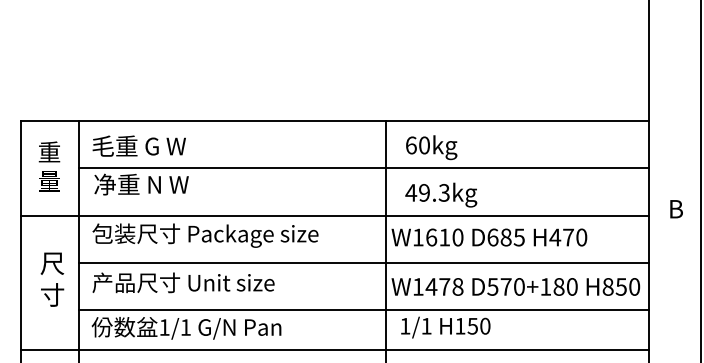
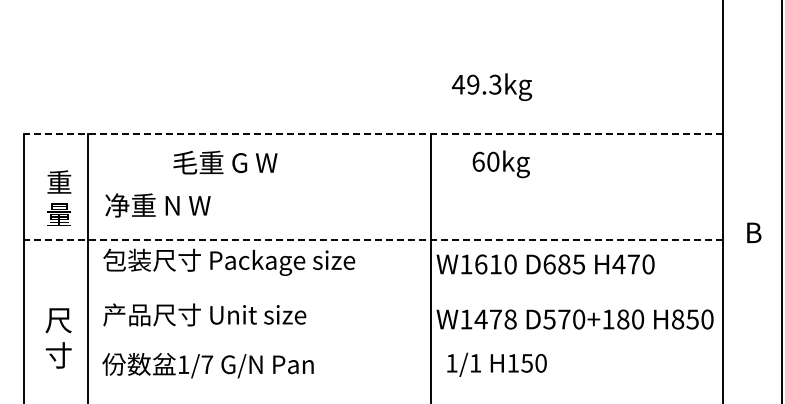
line: (334, 120) -> (373, 134), solid -> dashed
text: (139, 146) -> (225, 162), moved
text: (430, 147) -> (500, 164), moved
text: (49, 165) -> (59, 197), moved
line: (363, 168) -> (405, 187), removed
text: (440, 194) -> (491, 86), moved
line: (334, 215) -> (373, 239), solid -> dashed
line: (363, 262) -> (405, 292), removed
text: (52, 279) -> (58, 338), moved
line: (363, 310) -> (405, 345), removed
text: (185, 327) -> (207, 364), 1/1 -> 1/7
line: (334, 349) -> (373, 389), removed

